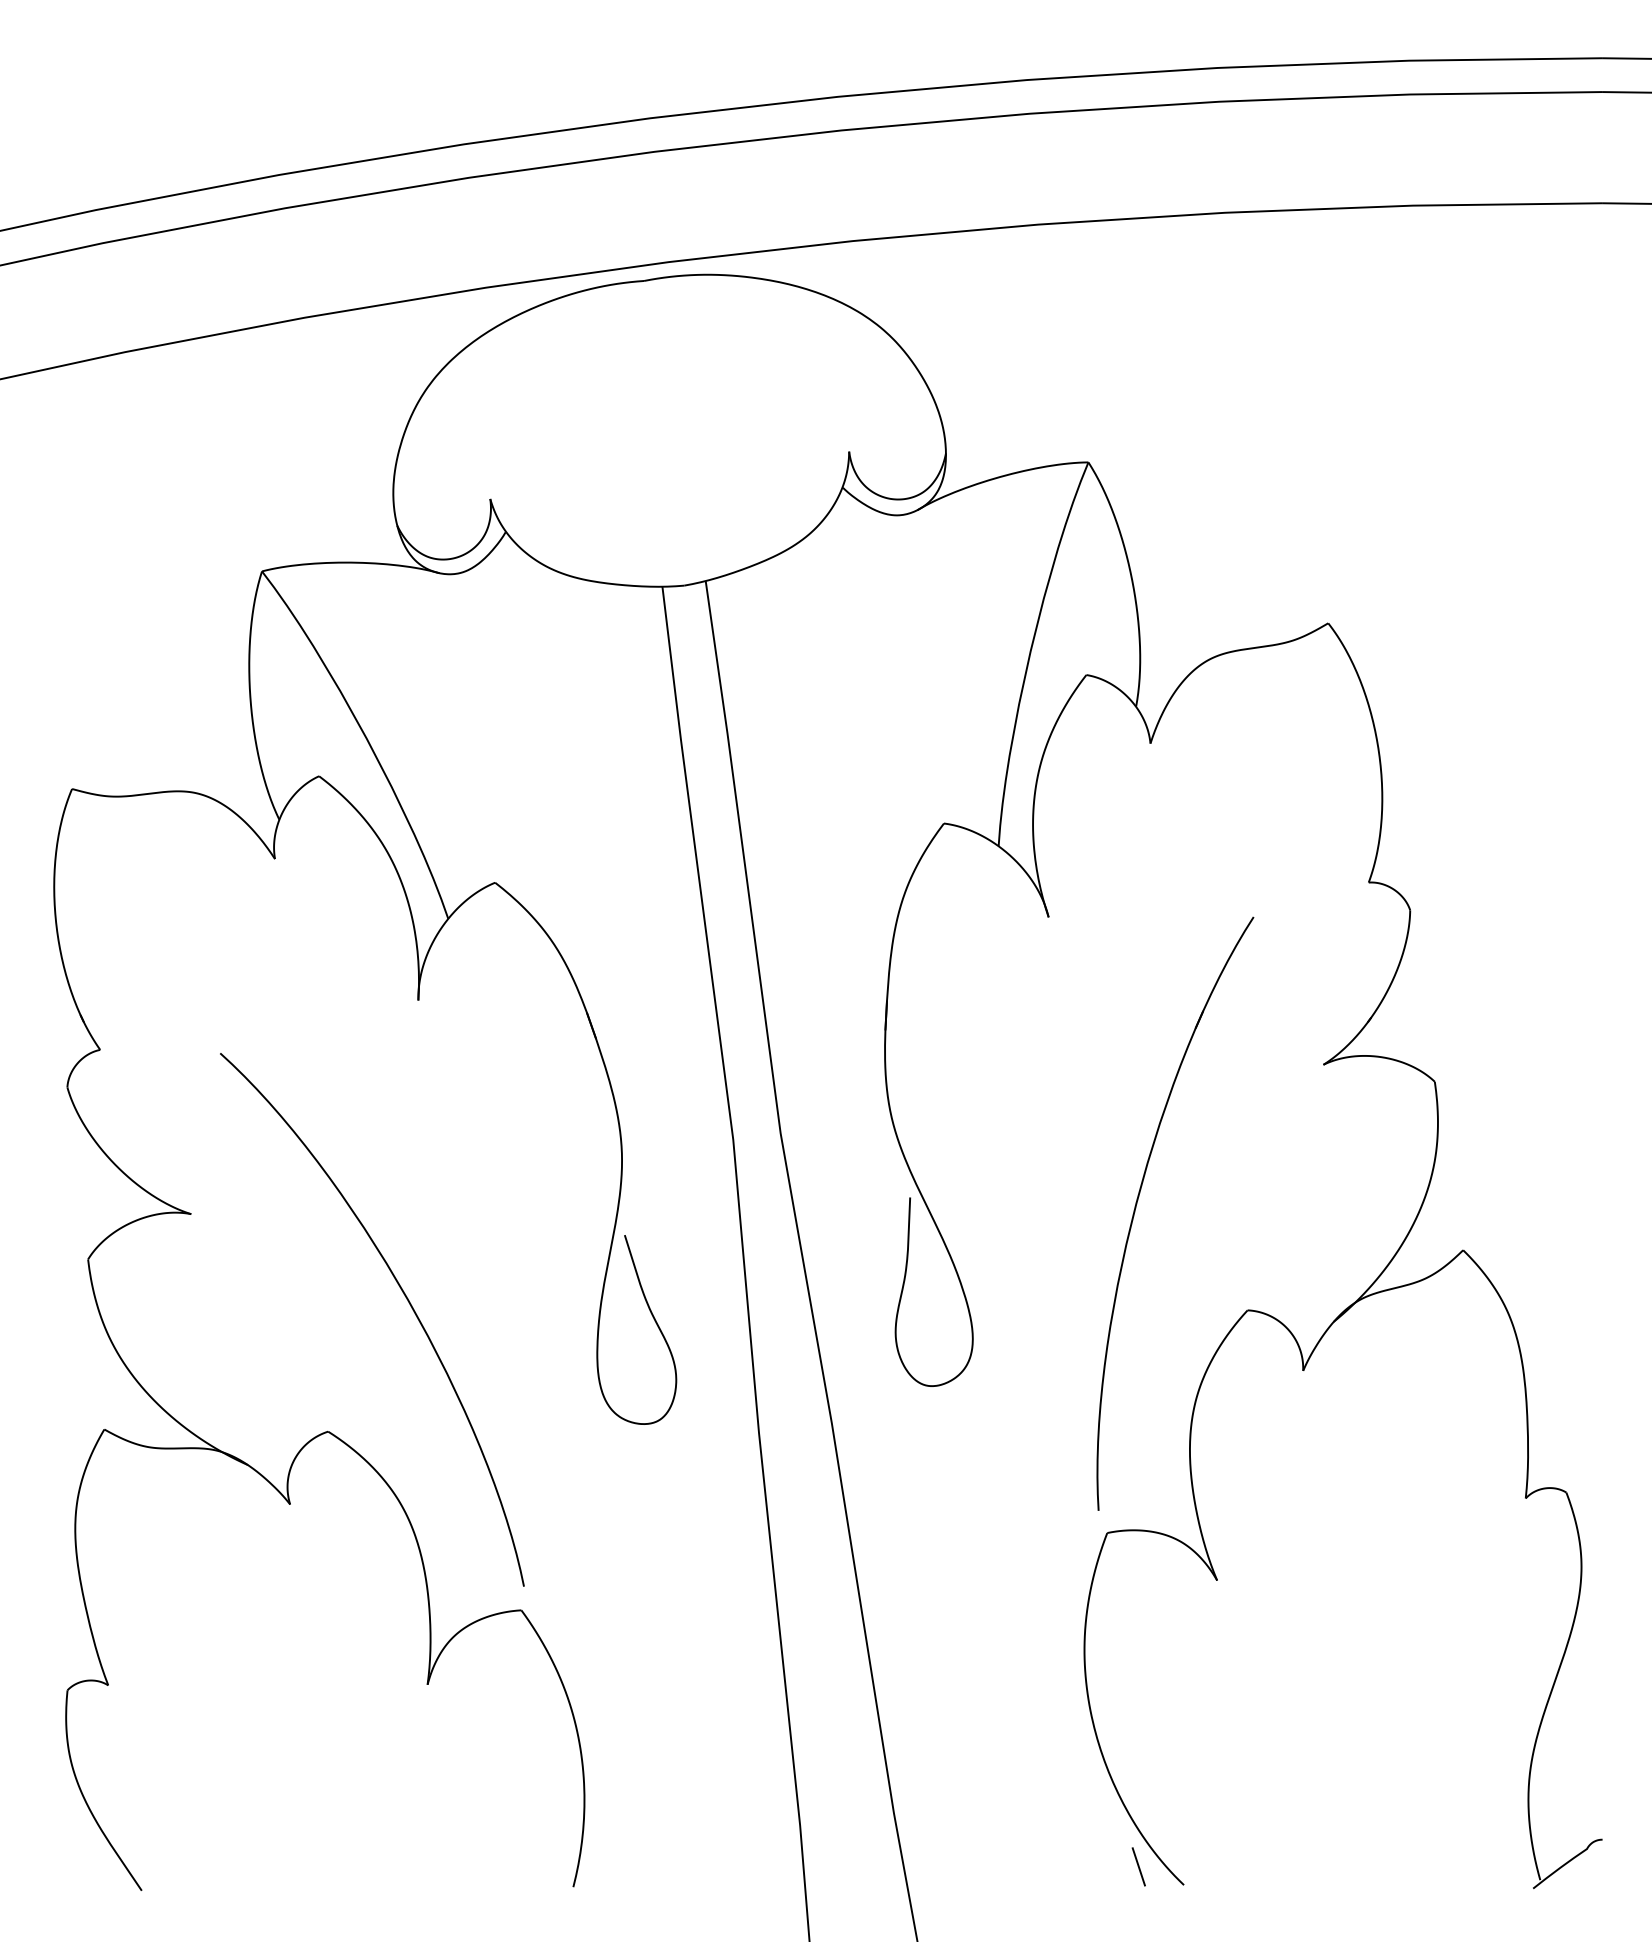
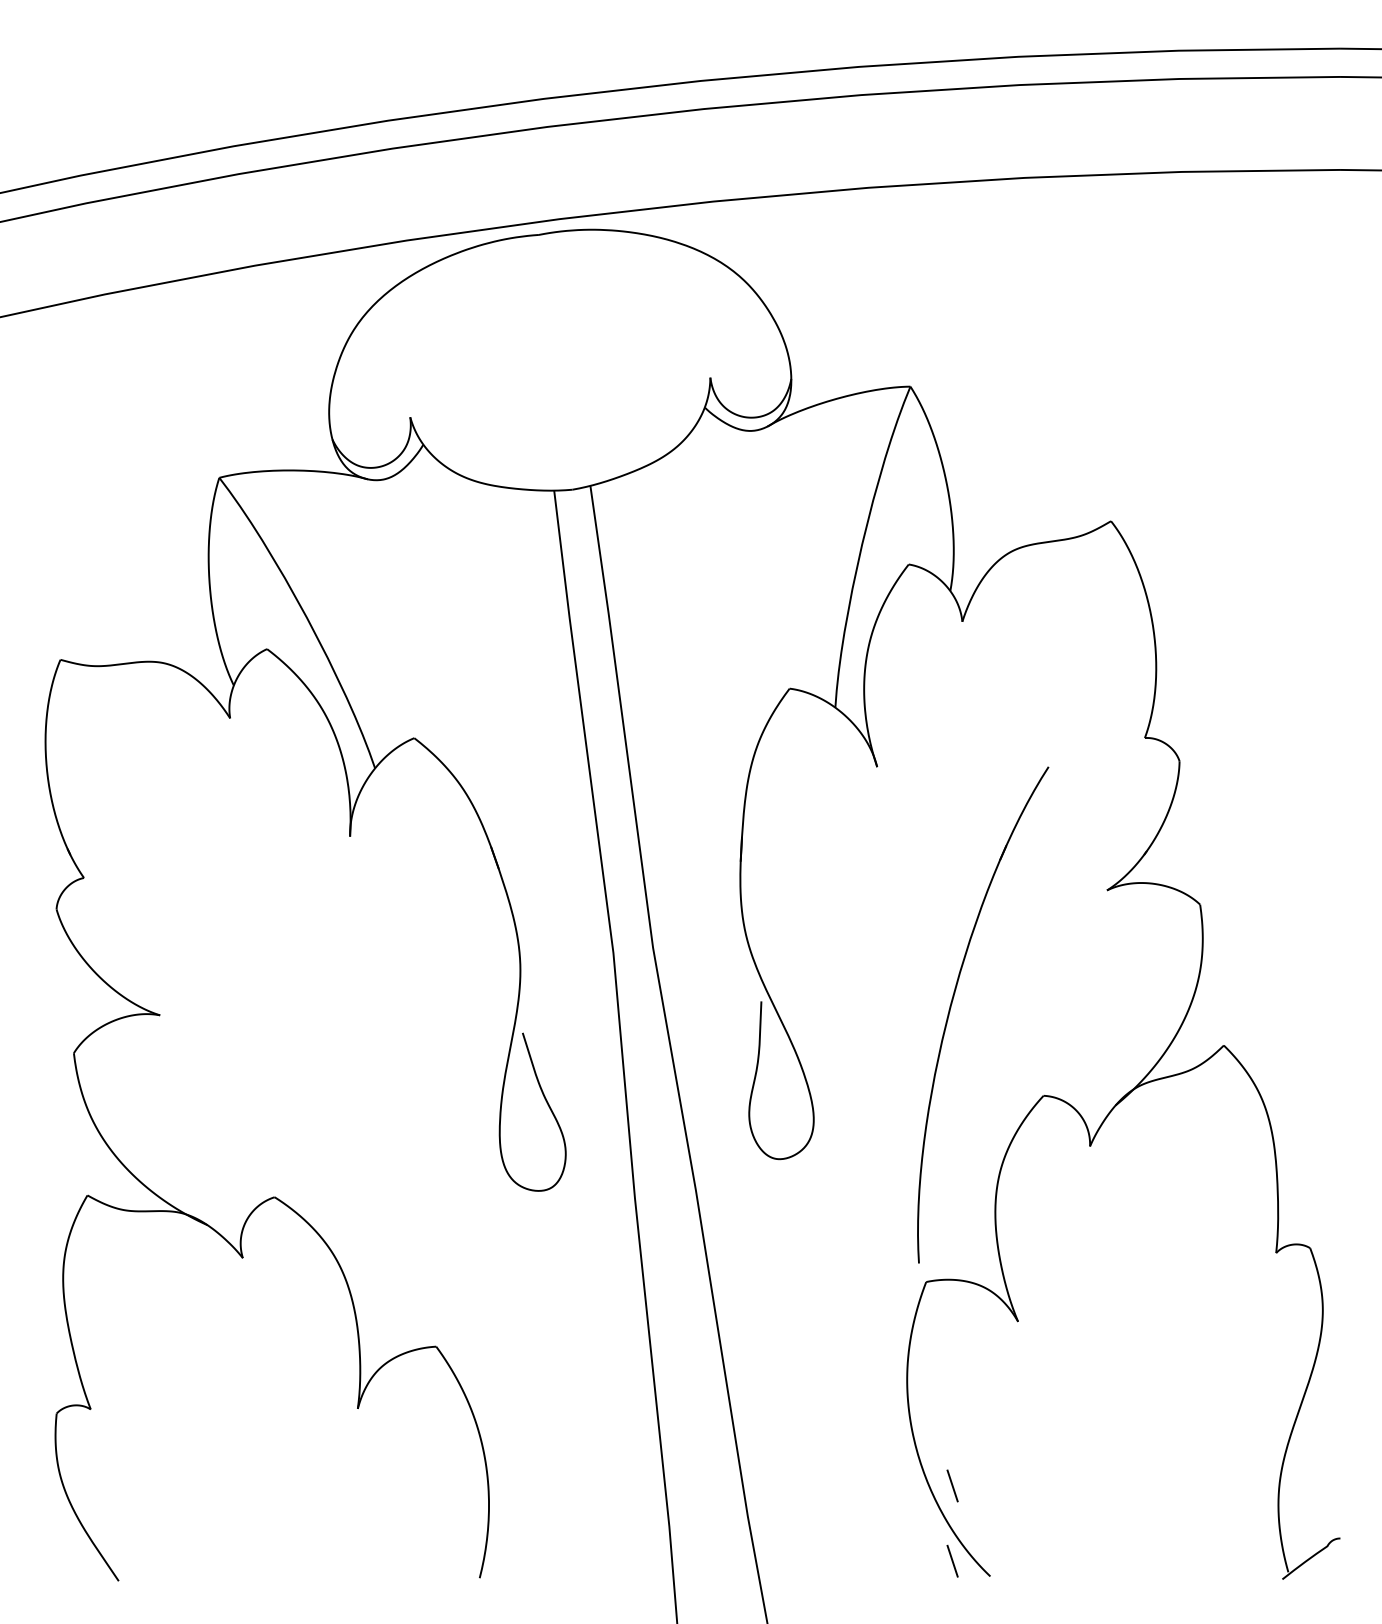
curve: (407, 1301) -> (341, 1088), removed
line: (1138, 1776) -> (952, 1485), added

